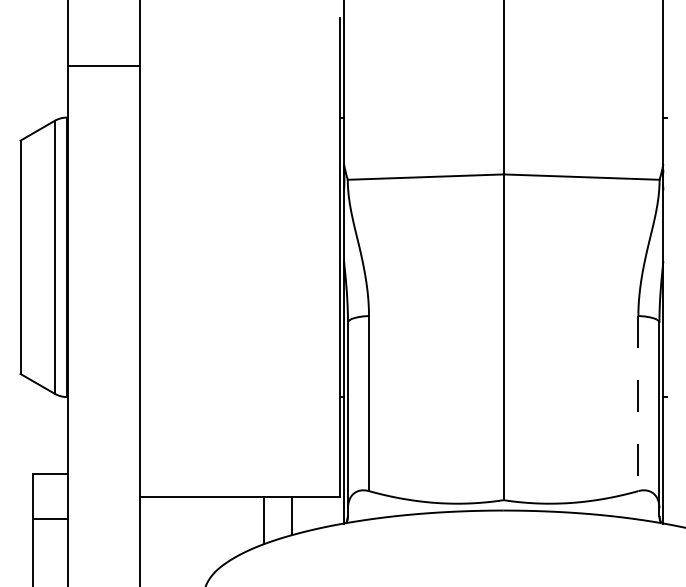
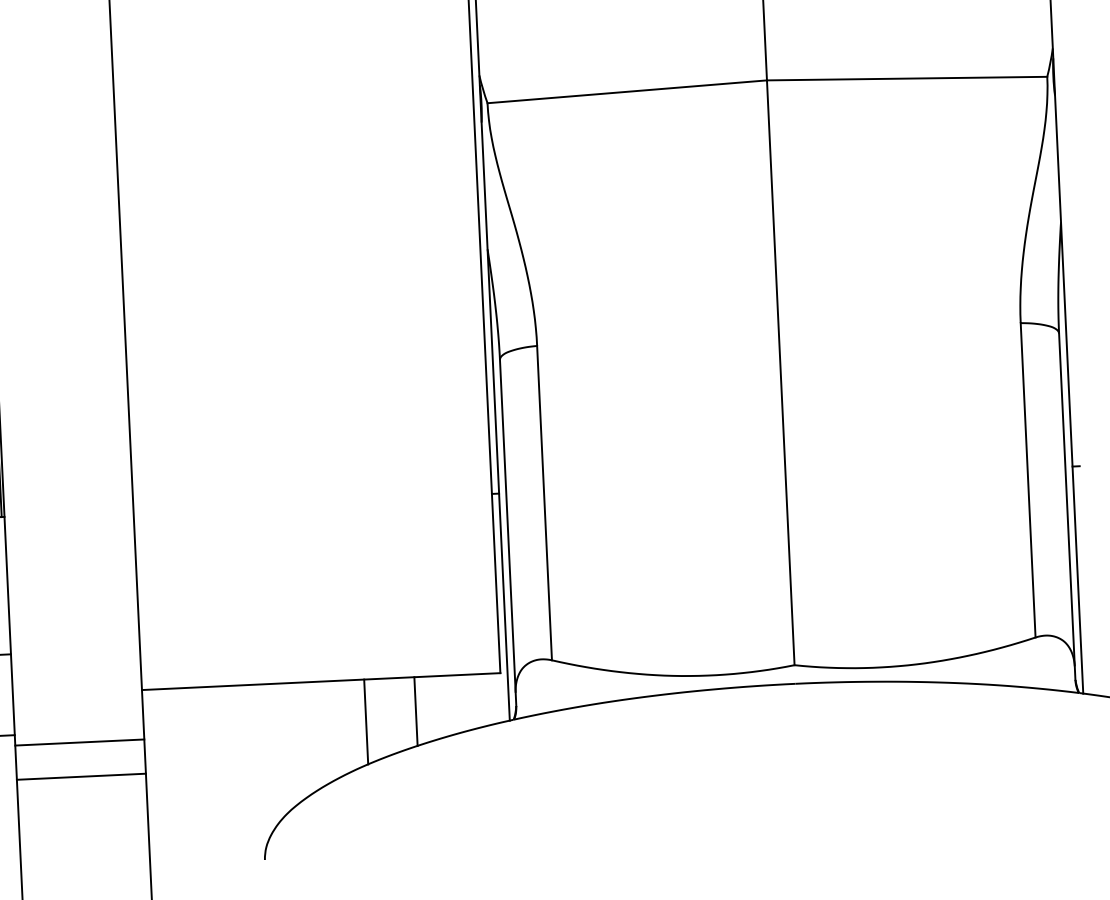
line: (638, 403) -> (1028, 480), dashed -> solid
line: (104, 524) -> (79, 742), added
line: (104, 543) -> (81, 776), added

